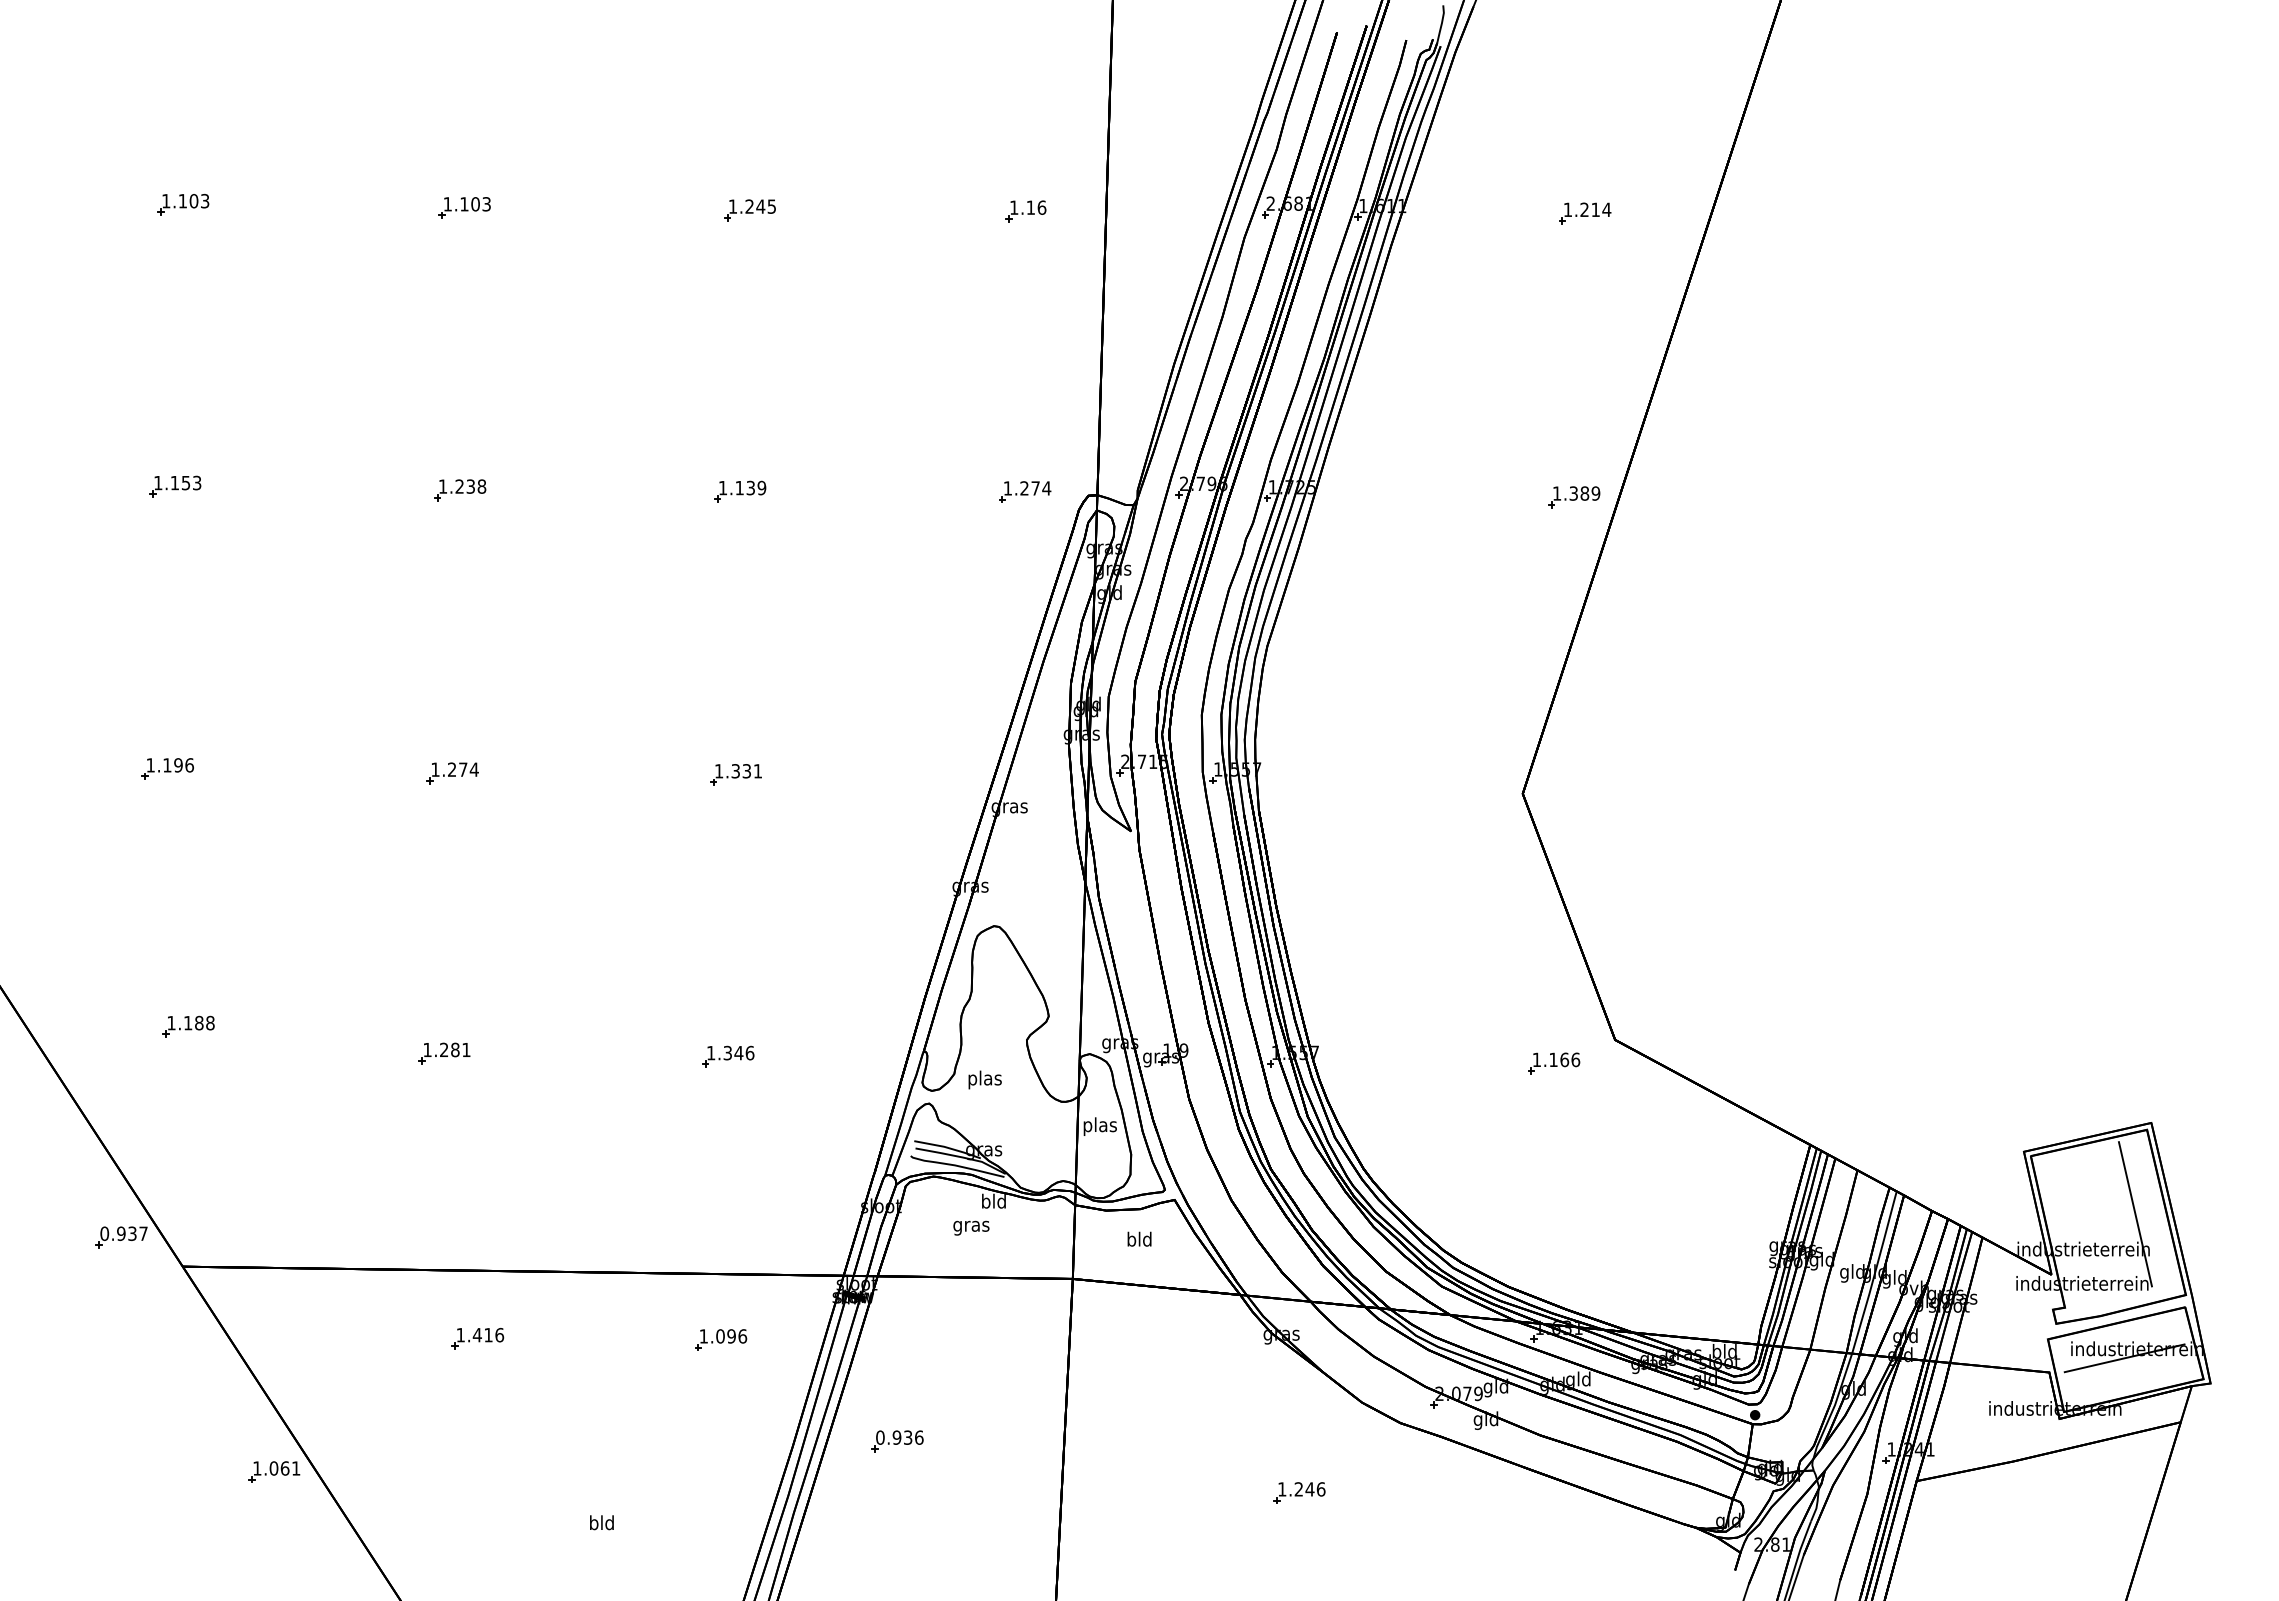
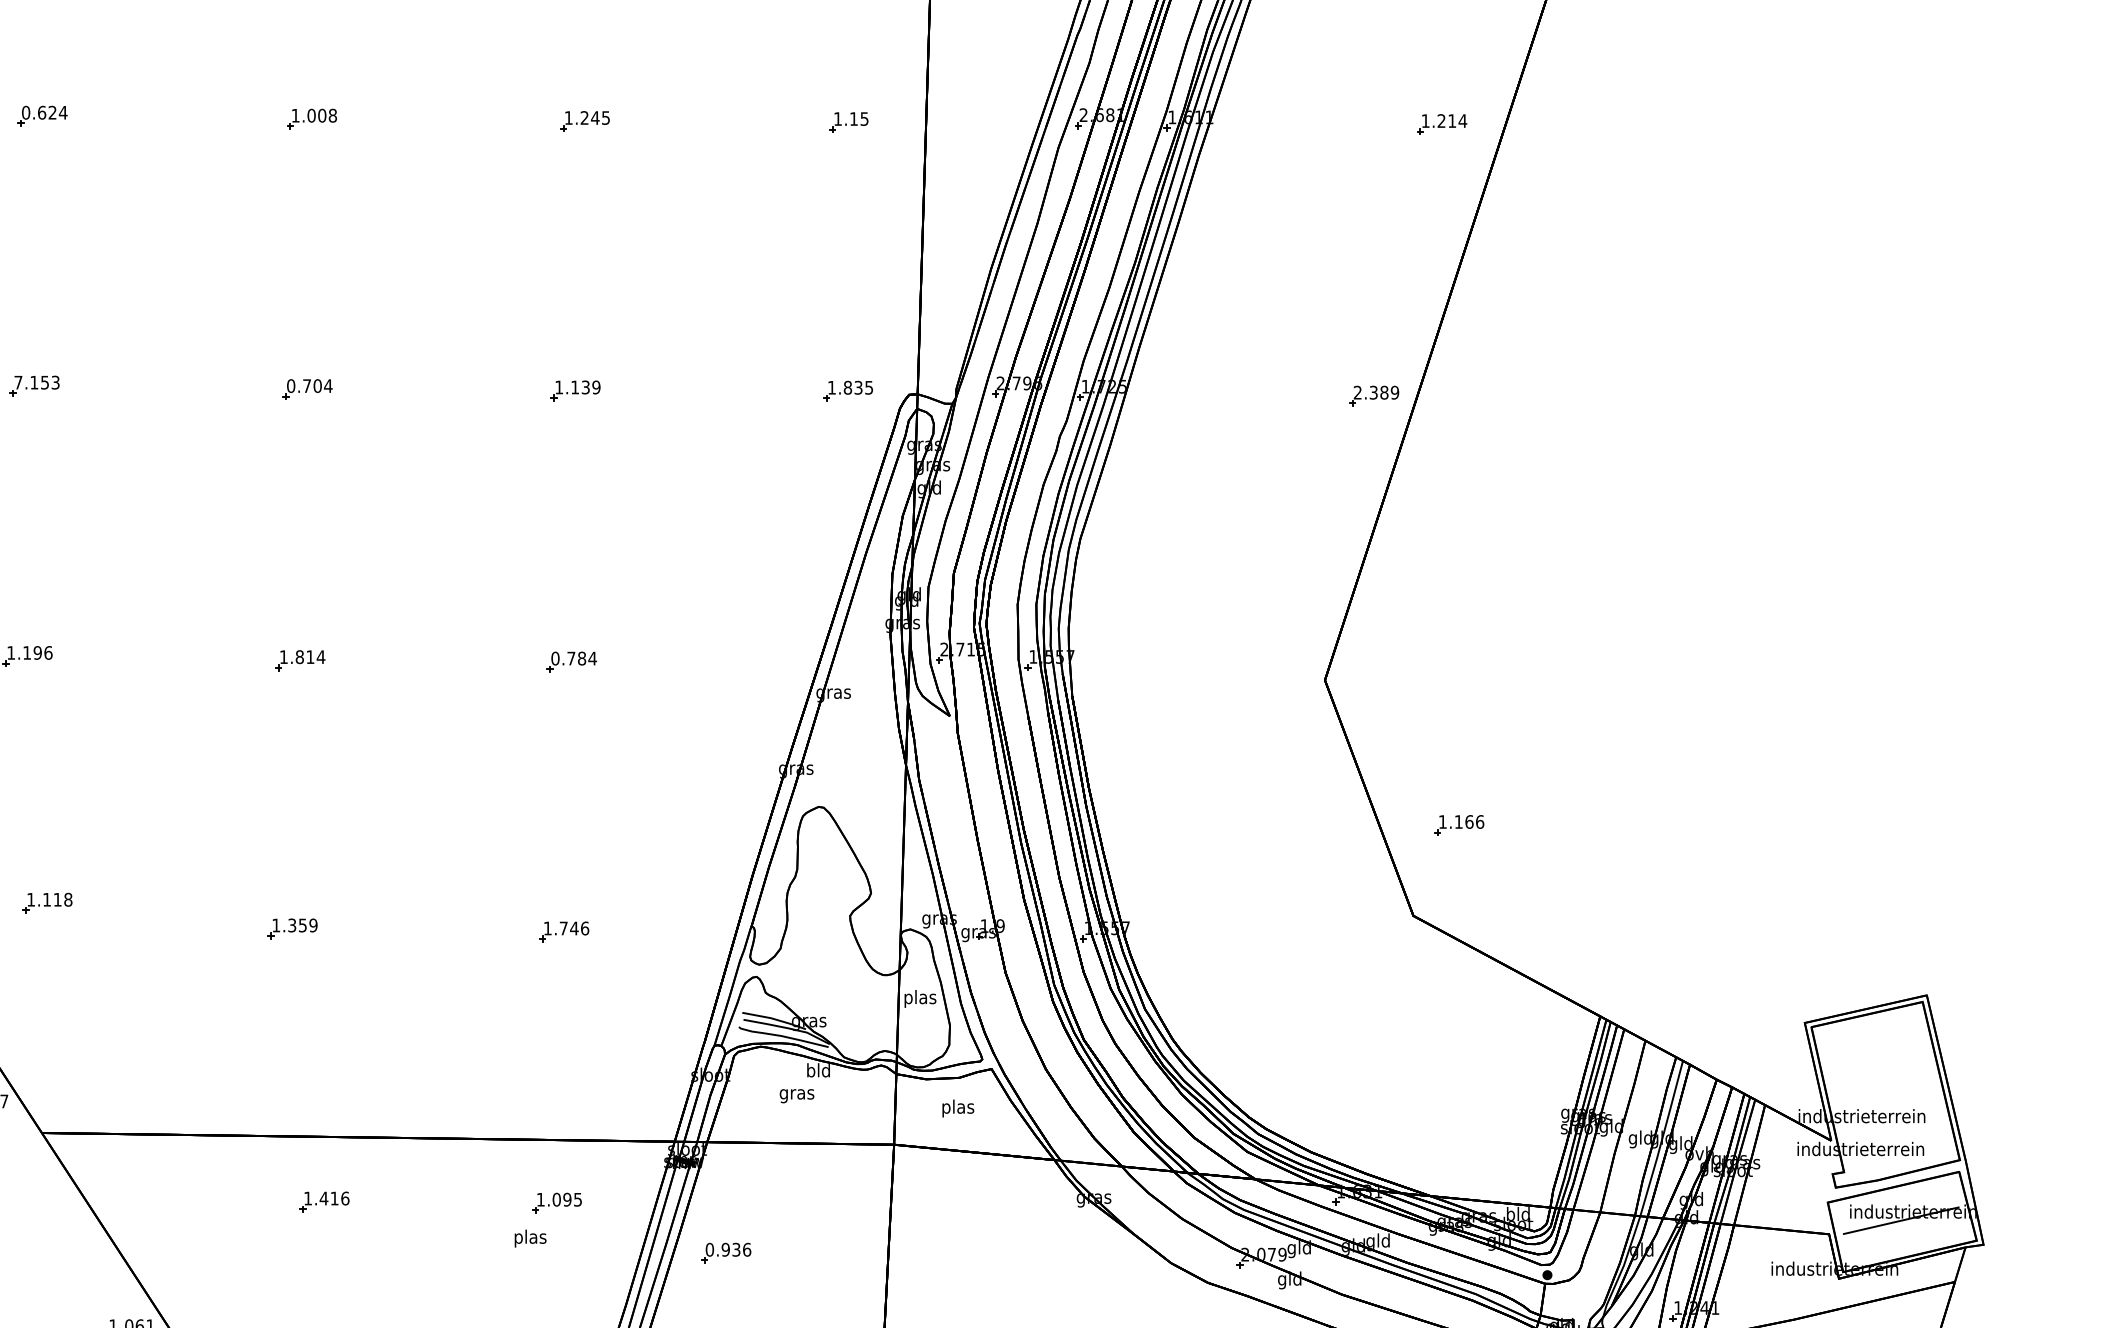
text: (185, 200) -> (44, 112), 1.103 -> 0.624
text: (475, 204) -> (322, 115), 1.103 -> 1.008
text: (1041, 207) -> (864, 118), 1.16 -> 1.15
part: (1585, 213) -> (1442, 124), moved
text: (158, 483) -> (18, 383), 1.153 -> 7.153
text: (462, 486) -> (309, 385), 1.238 -> 0.704
text: (1035, 488) -> (858, 387), 1.274 -> 1.835
text: (1556, 493) -> (1357, 392), 1.389 -> 2.389
text: (457, 769) -> (304, 656), 1.274 -> 1.814
text: (738, 771) -> (574, 658), 1.331 -> 0.784
text: (199, 1022) -> (57, 899), 1.188 -> 1.118
text: (455, 1049) -> (303, 925), 1.281 -> 1.359
text: (727, 1052) -> (563, 927), 1.346 -> 1.746
part: (1554, 1063) -> (1459, 825), moved
text: (984, 1079) -> (529, 1238), moved
line: (2134, 1214) -> (1910, 1083), removed
text: (1139, 1240) -> (957, 1107), bld -> plas
text: (742, 1336) -> (577, 1199), 1.096 -> 1.095
part: (897, 1441) -> (726, 1253), moved

